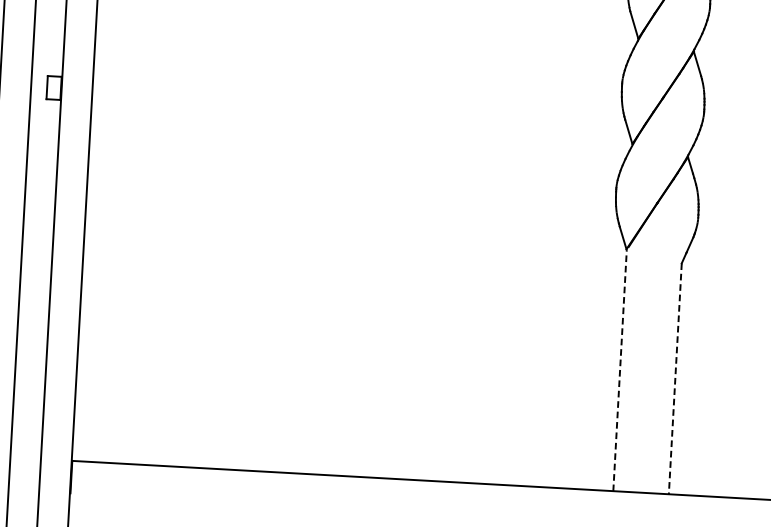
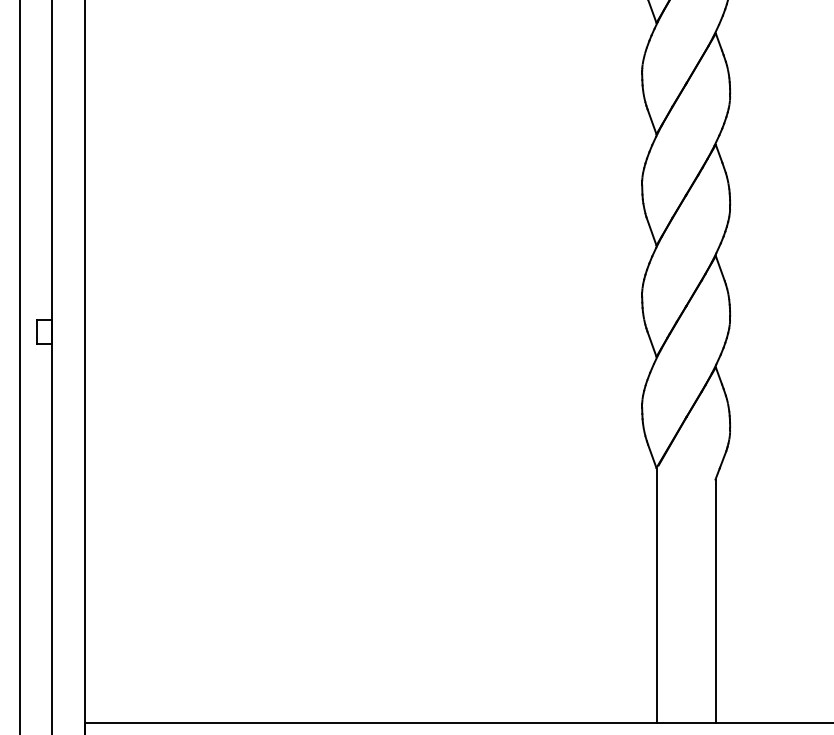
line: (619, 370) -> (656, 595), dashed -> solid
line: (675, 378) -> (715, 601), dashed -> solid

